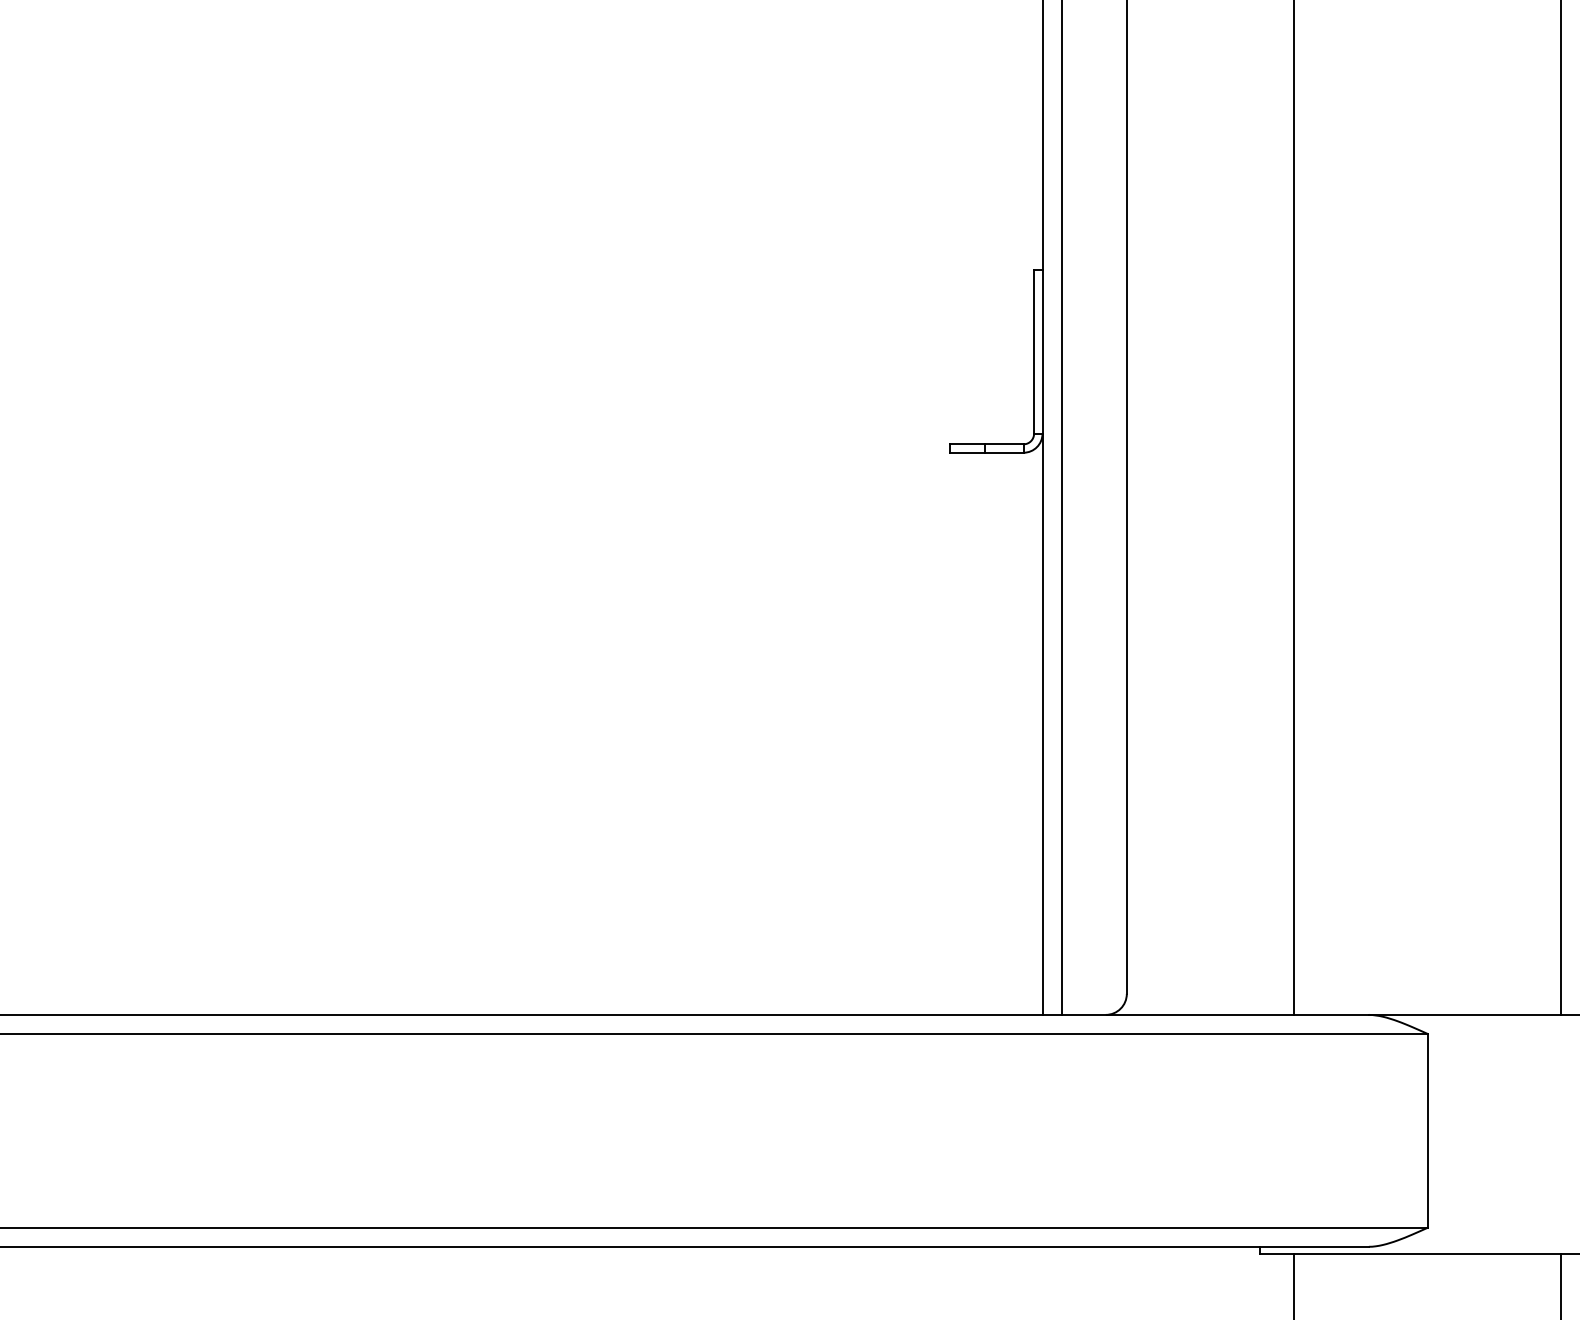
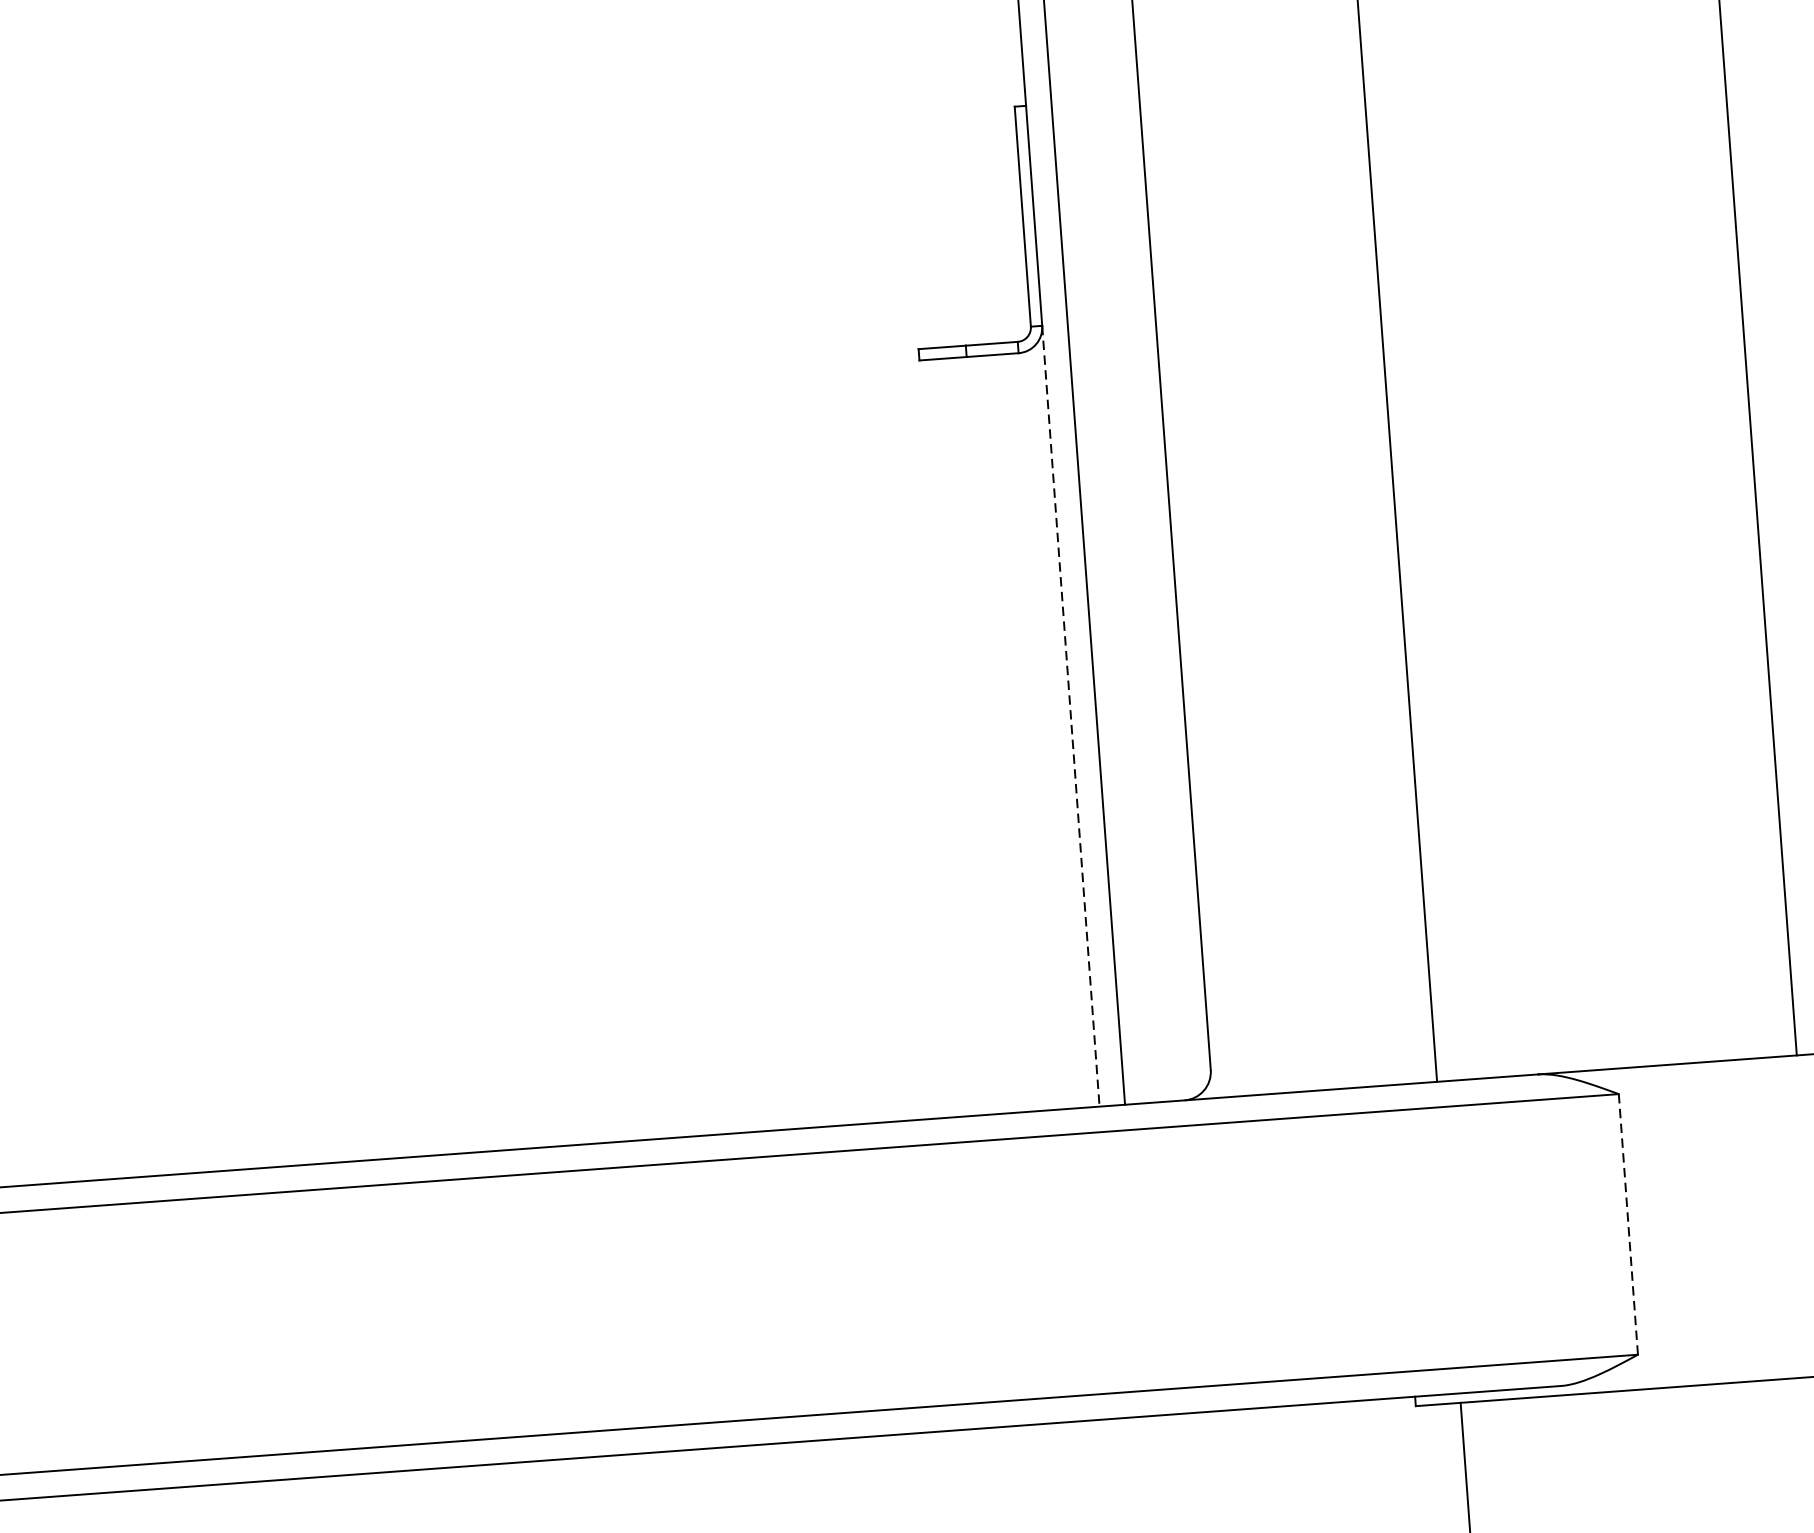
line: (1042, 724) -> (1070, 716), solid -> dashed
line: (1427, 1130) -> (1628, 1223), solid -> dashed

